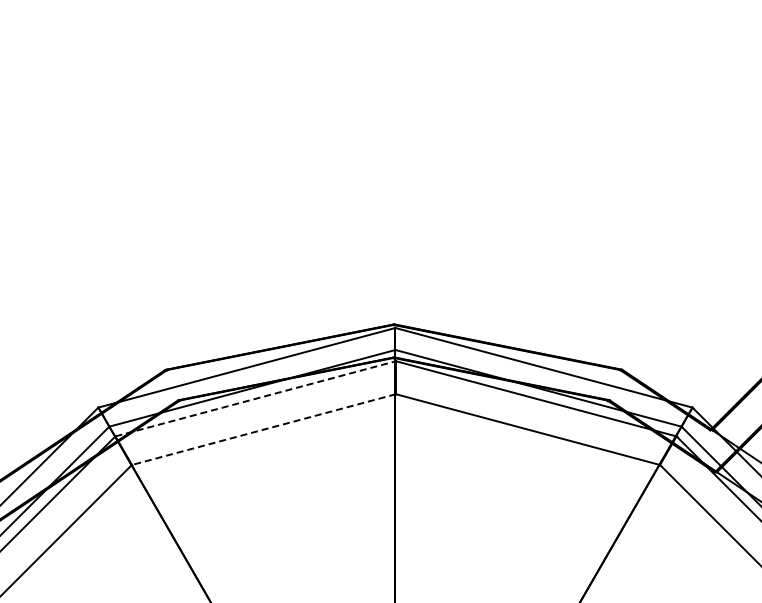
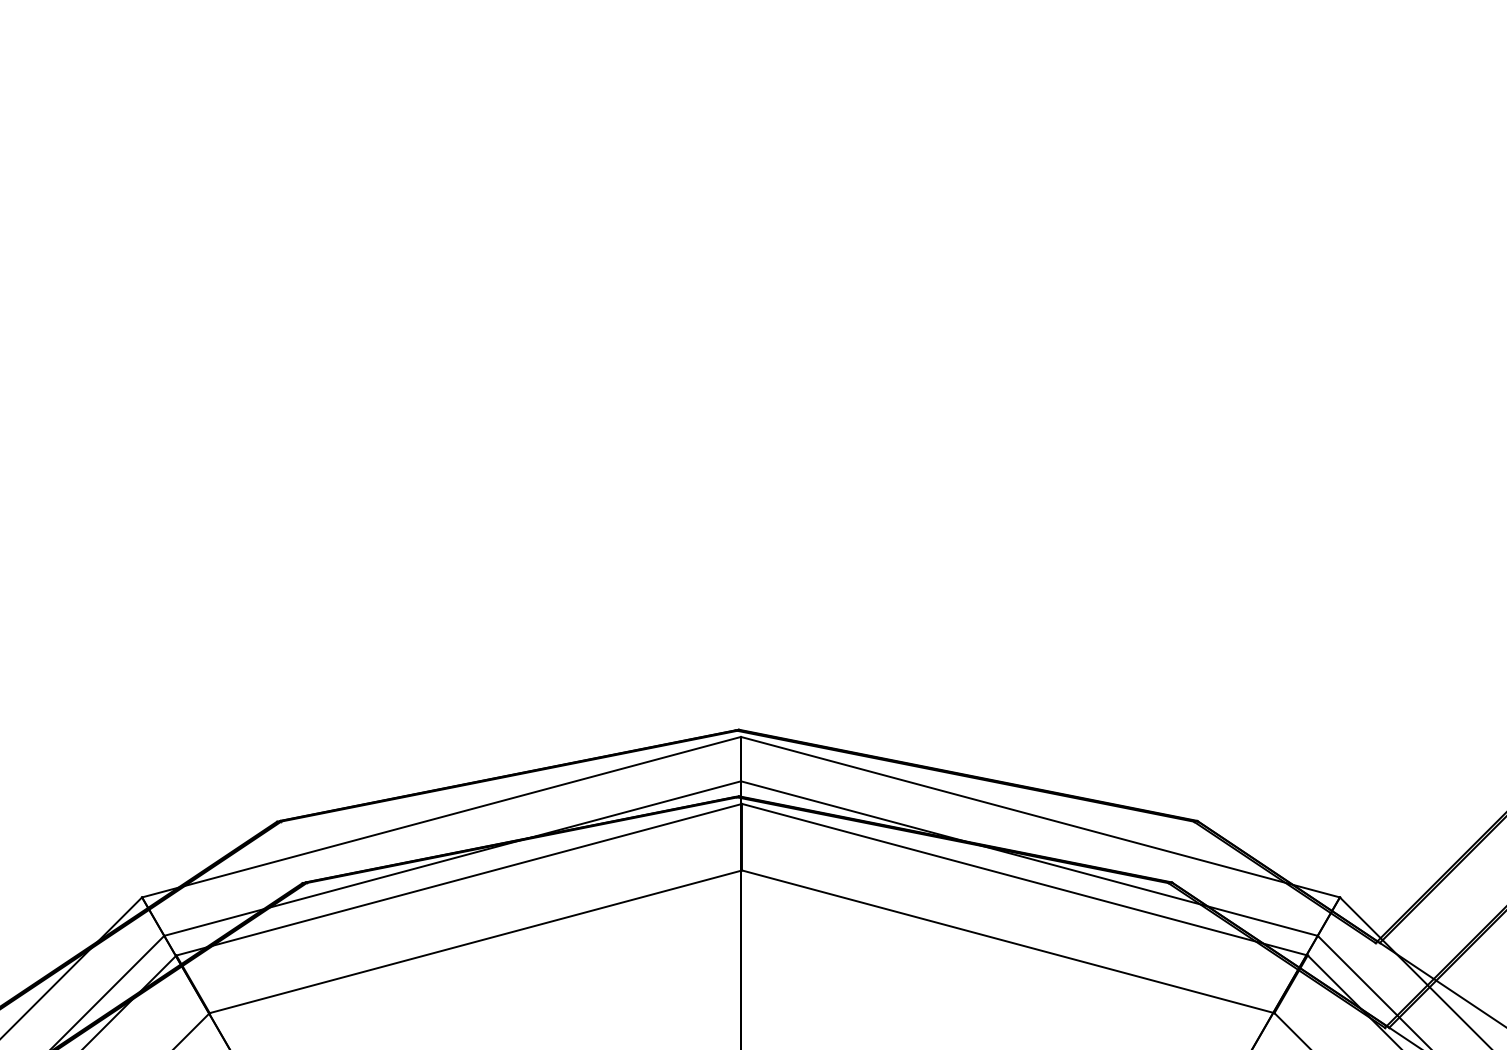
line: (256, 398) -> (460, 879), dashed -> solid
line: (263, 429) -> (474, 941), dashed -> solid

